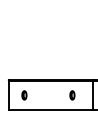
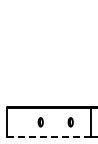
part: (24, 95) -> (40, 122), moved
line: (51, 110) -> (49, 137), solid -> dashed

